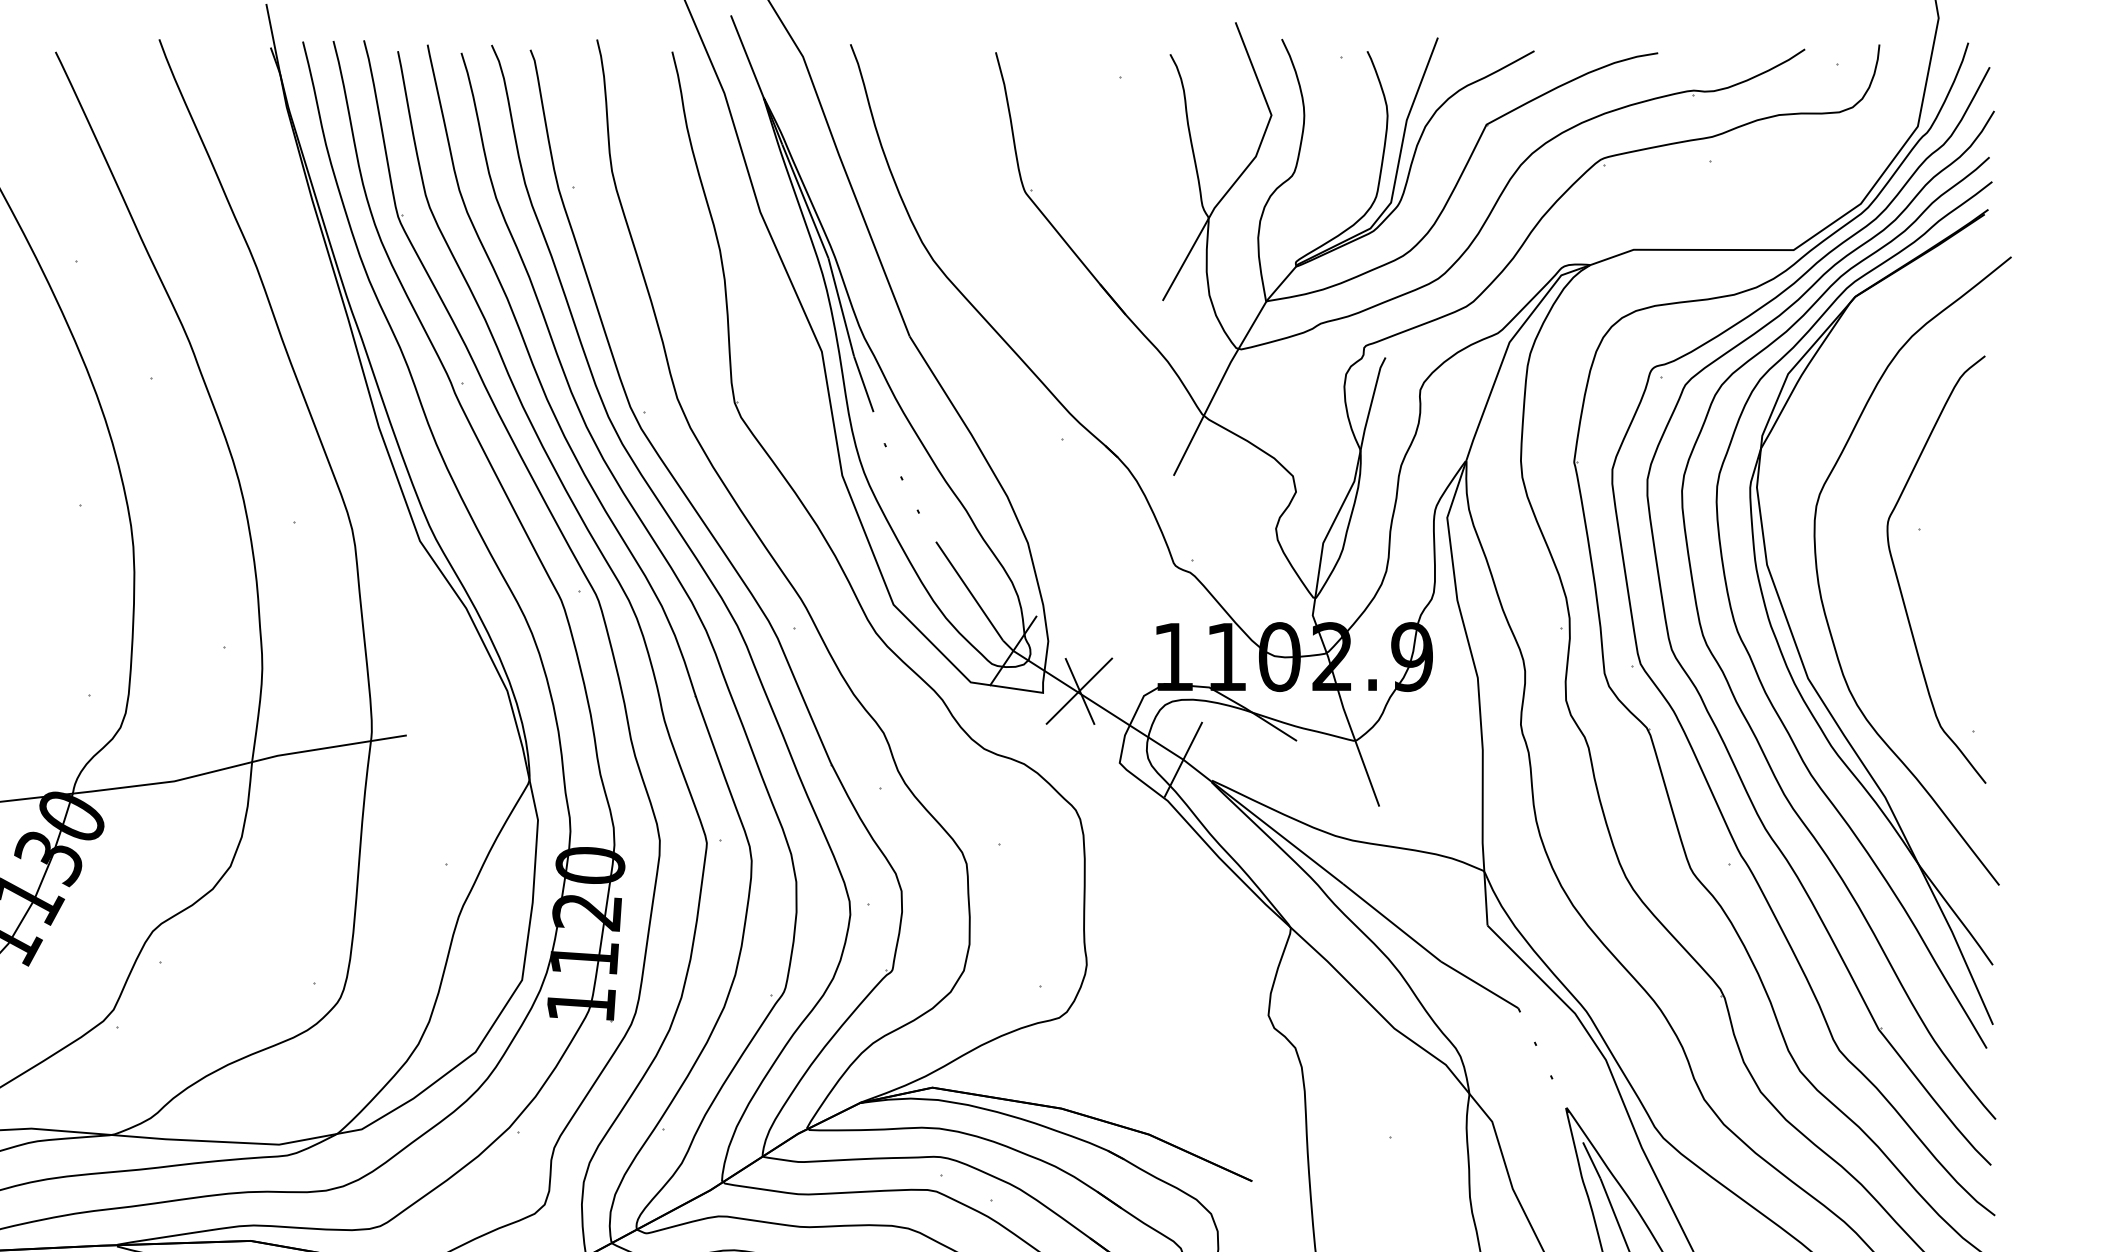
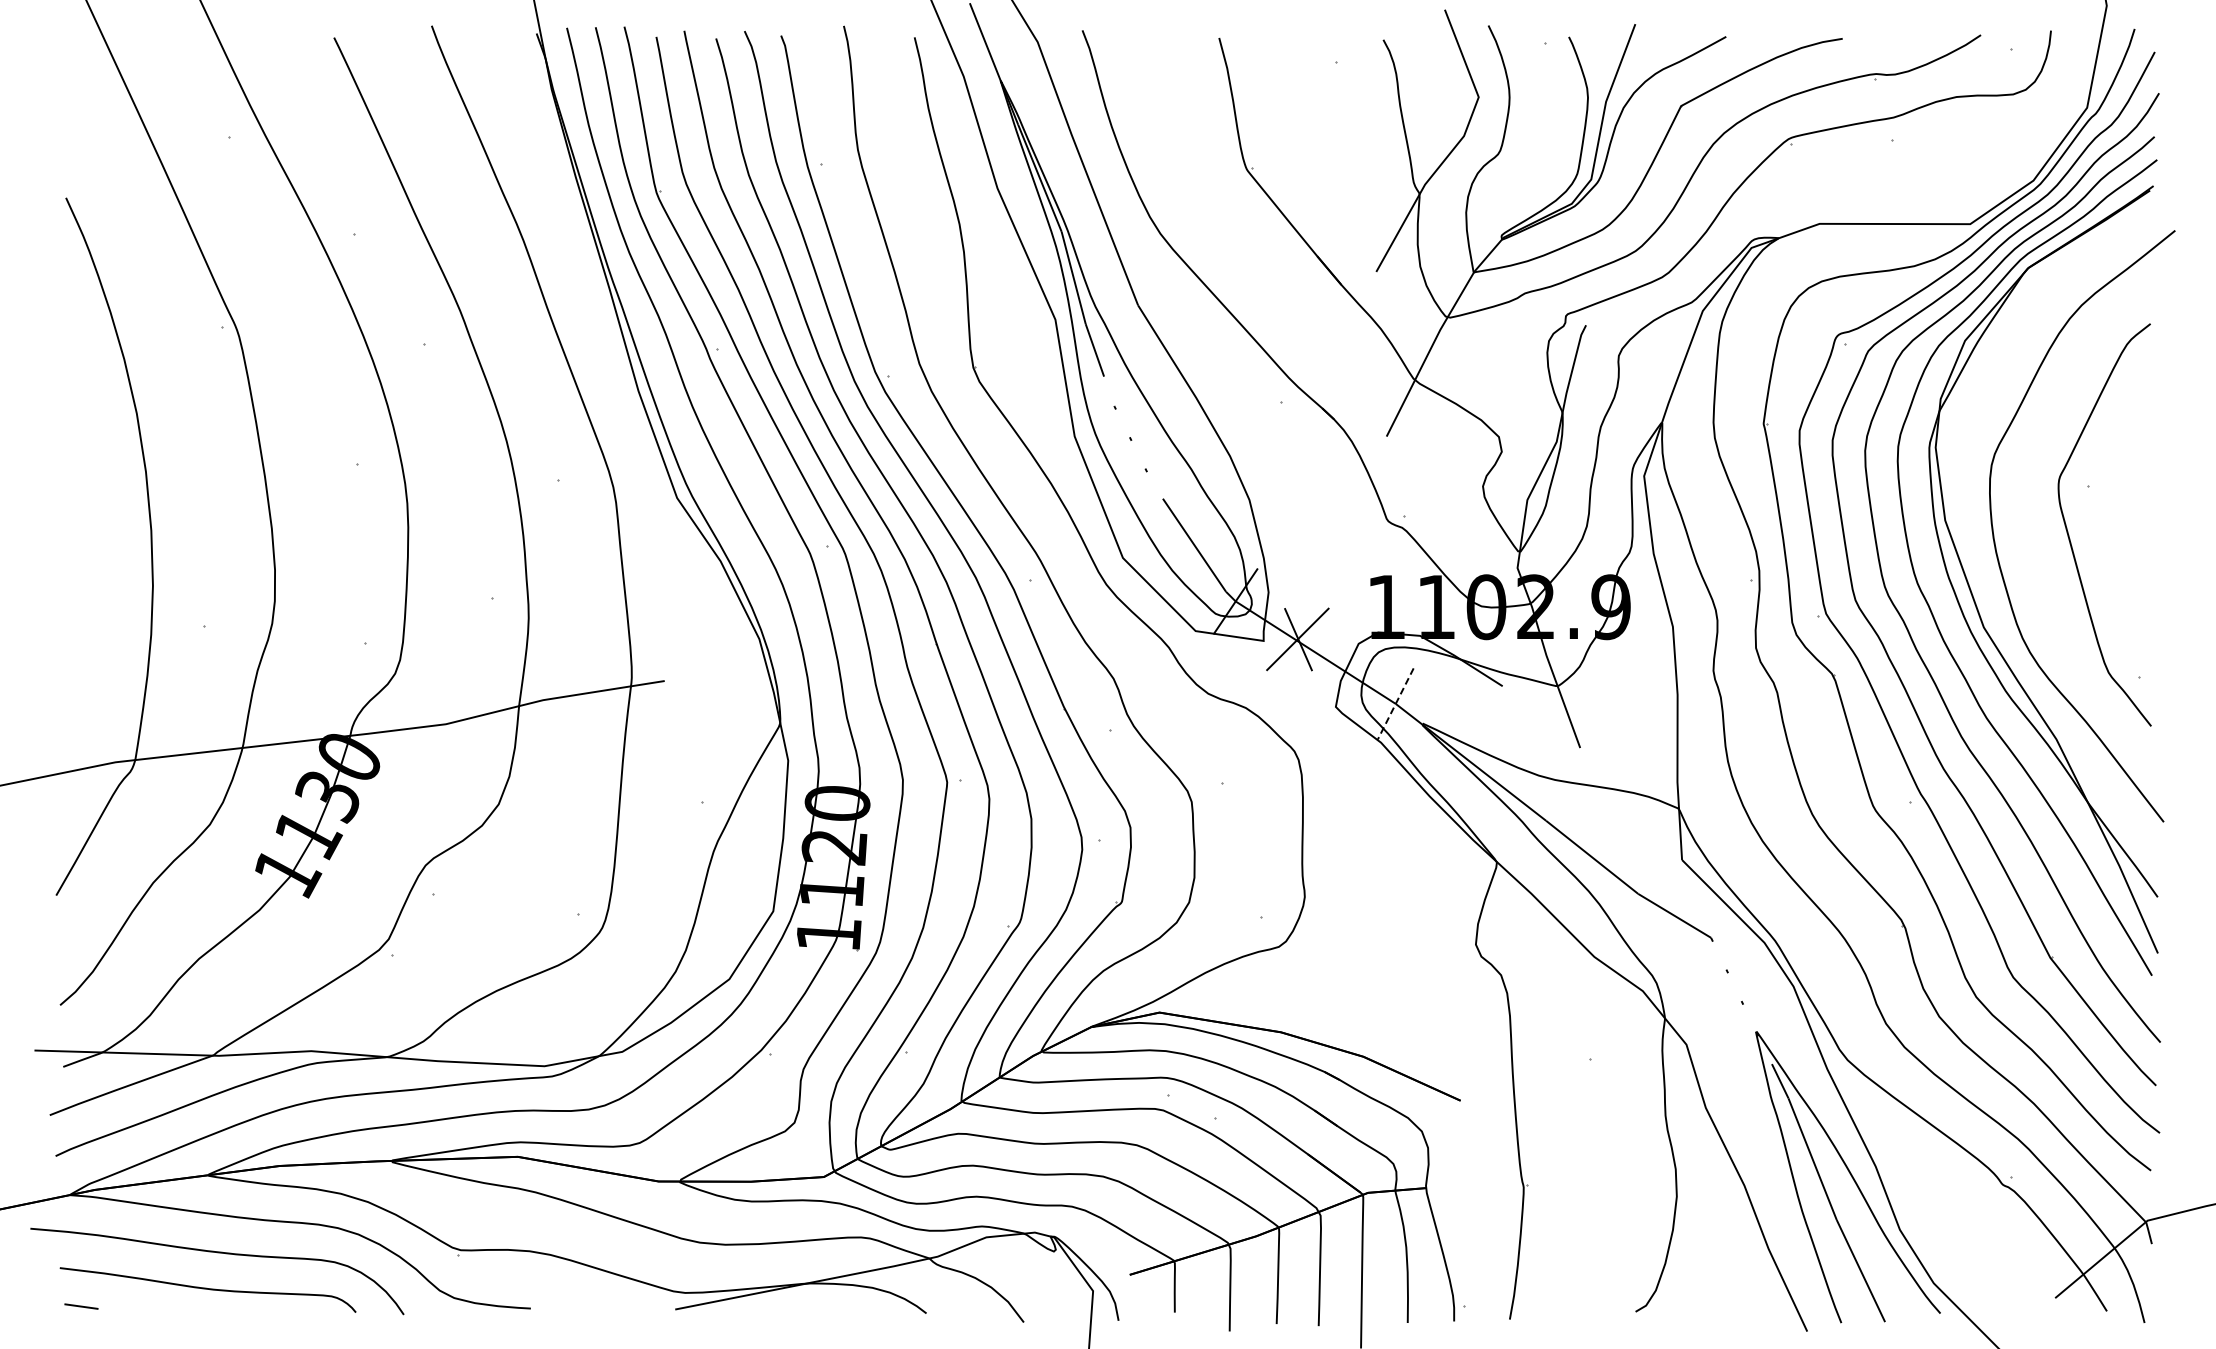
line: (1183, 759) -> (1395, 703), solid -> dashed

